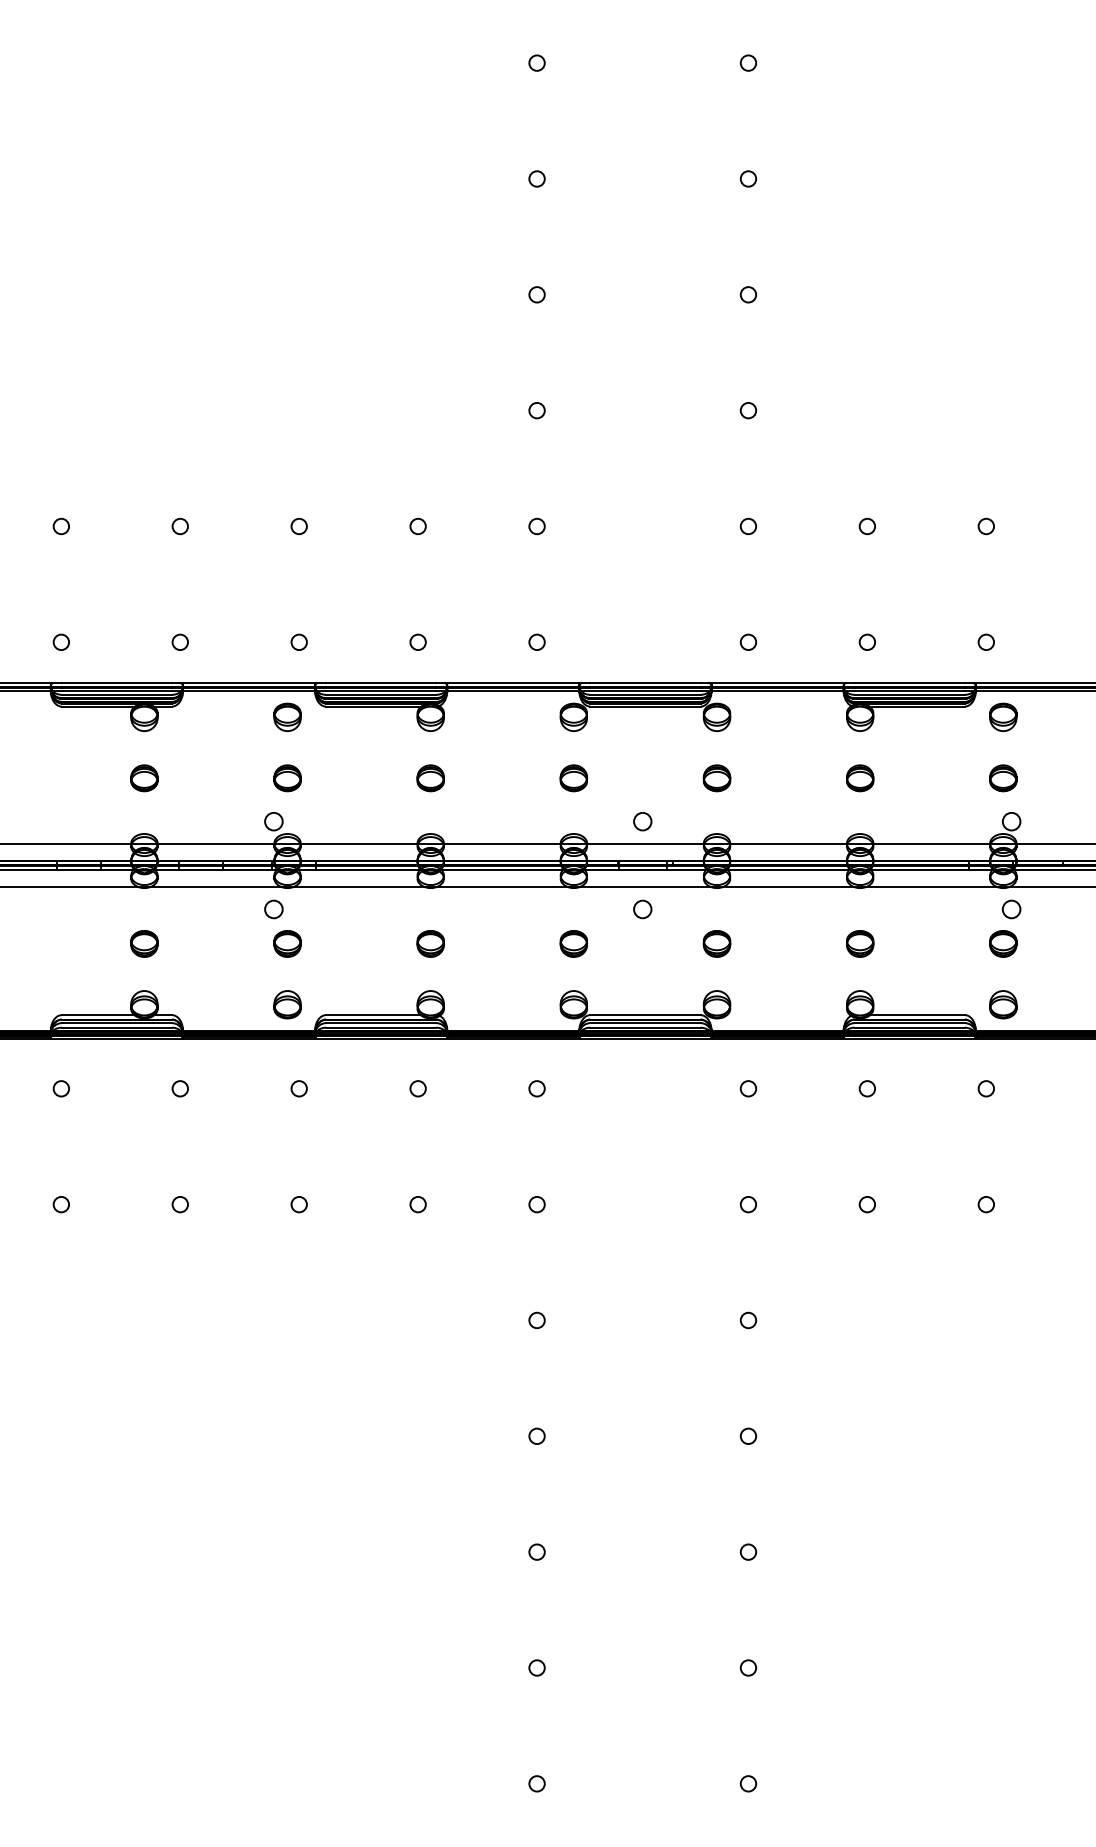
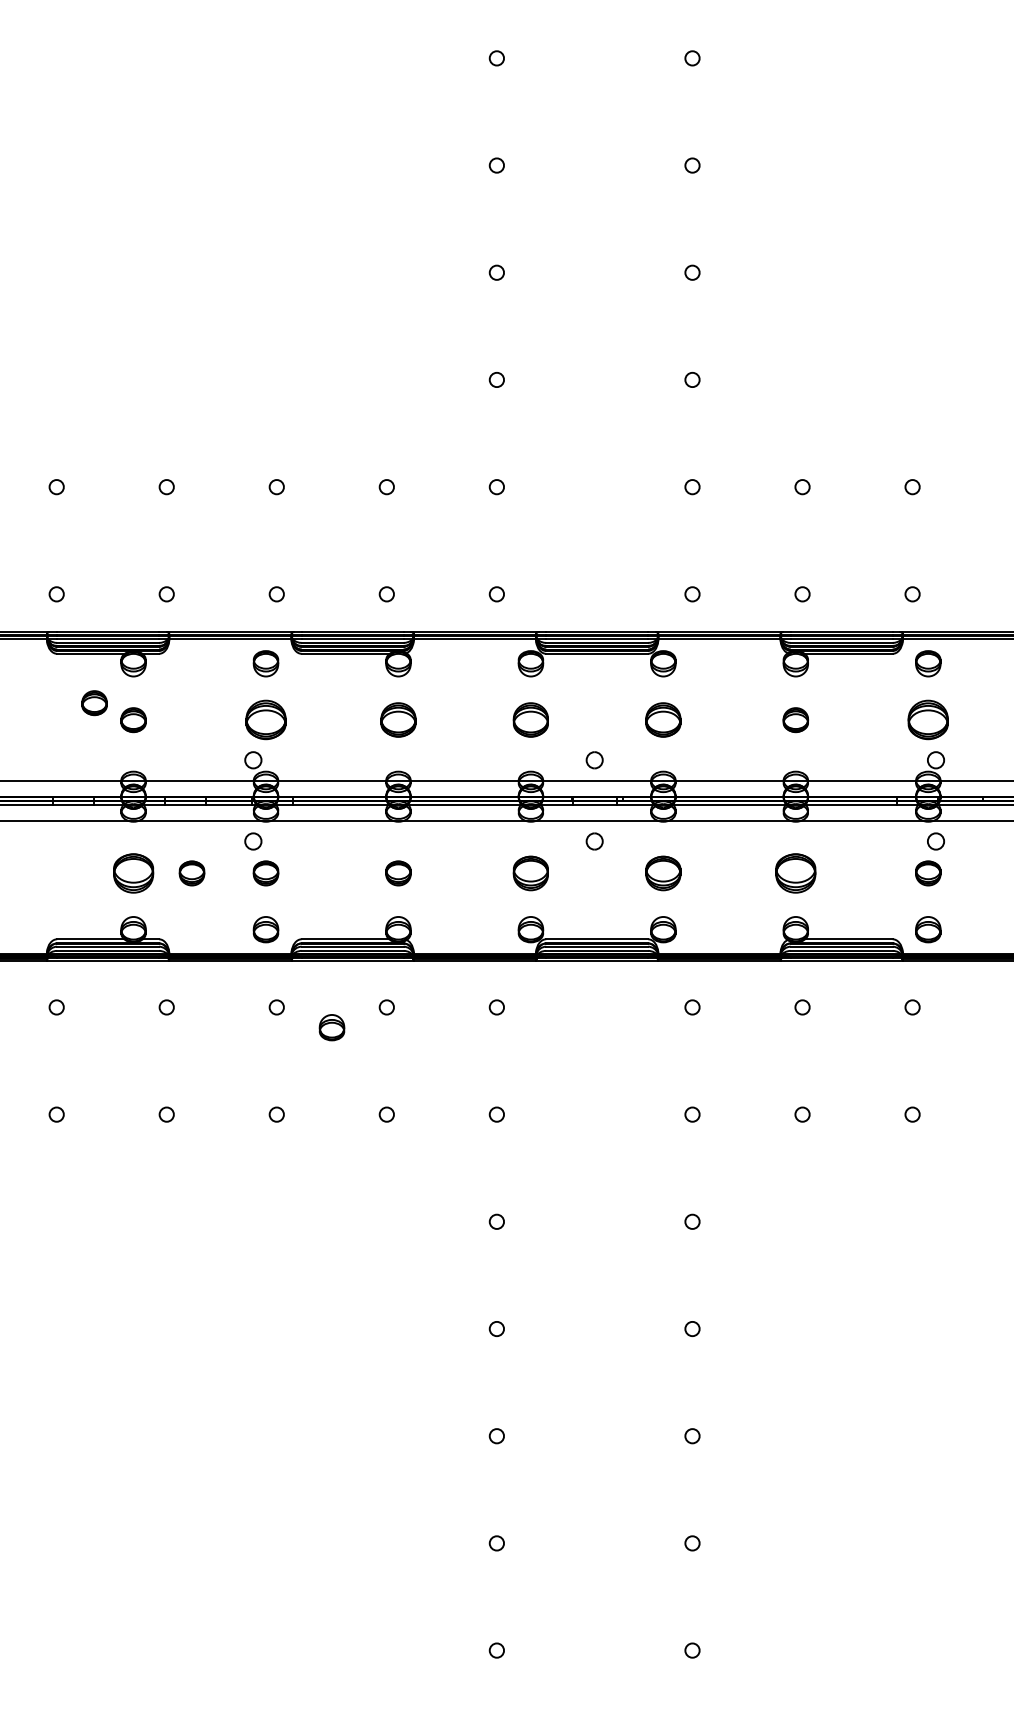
part: (102, 760) -> (94, 703), added
part: (287, 778) -> (265, 720), size x1.6
part: (430, 778) -> (398, 720), size x1.4
part: (573, 778) -> (530, 720), size x1.4
part: (717, 778) -> (663, 720), size x1.4
part: (1003, 778) -> (928, 720), size x1.6
part: (144, 944) -> (133, 873), size x1.6
part: (207, 944) -> (191, 873), added
part: (573, 944) -> (530, 873), size x1.4
part: (717, 944) -> (663, 873), size x1.4
part: (859, 944) -> (795, 873), size x1.6
part: (358, 1110) -> (331, 1027), added

